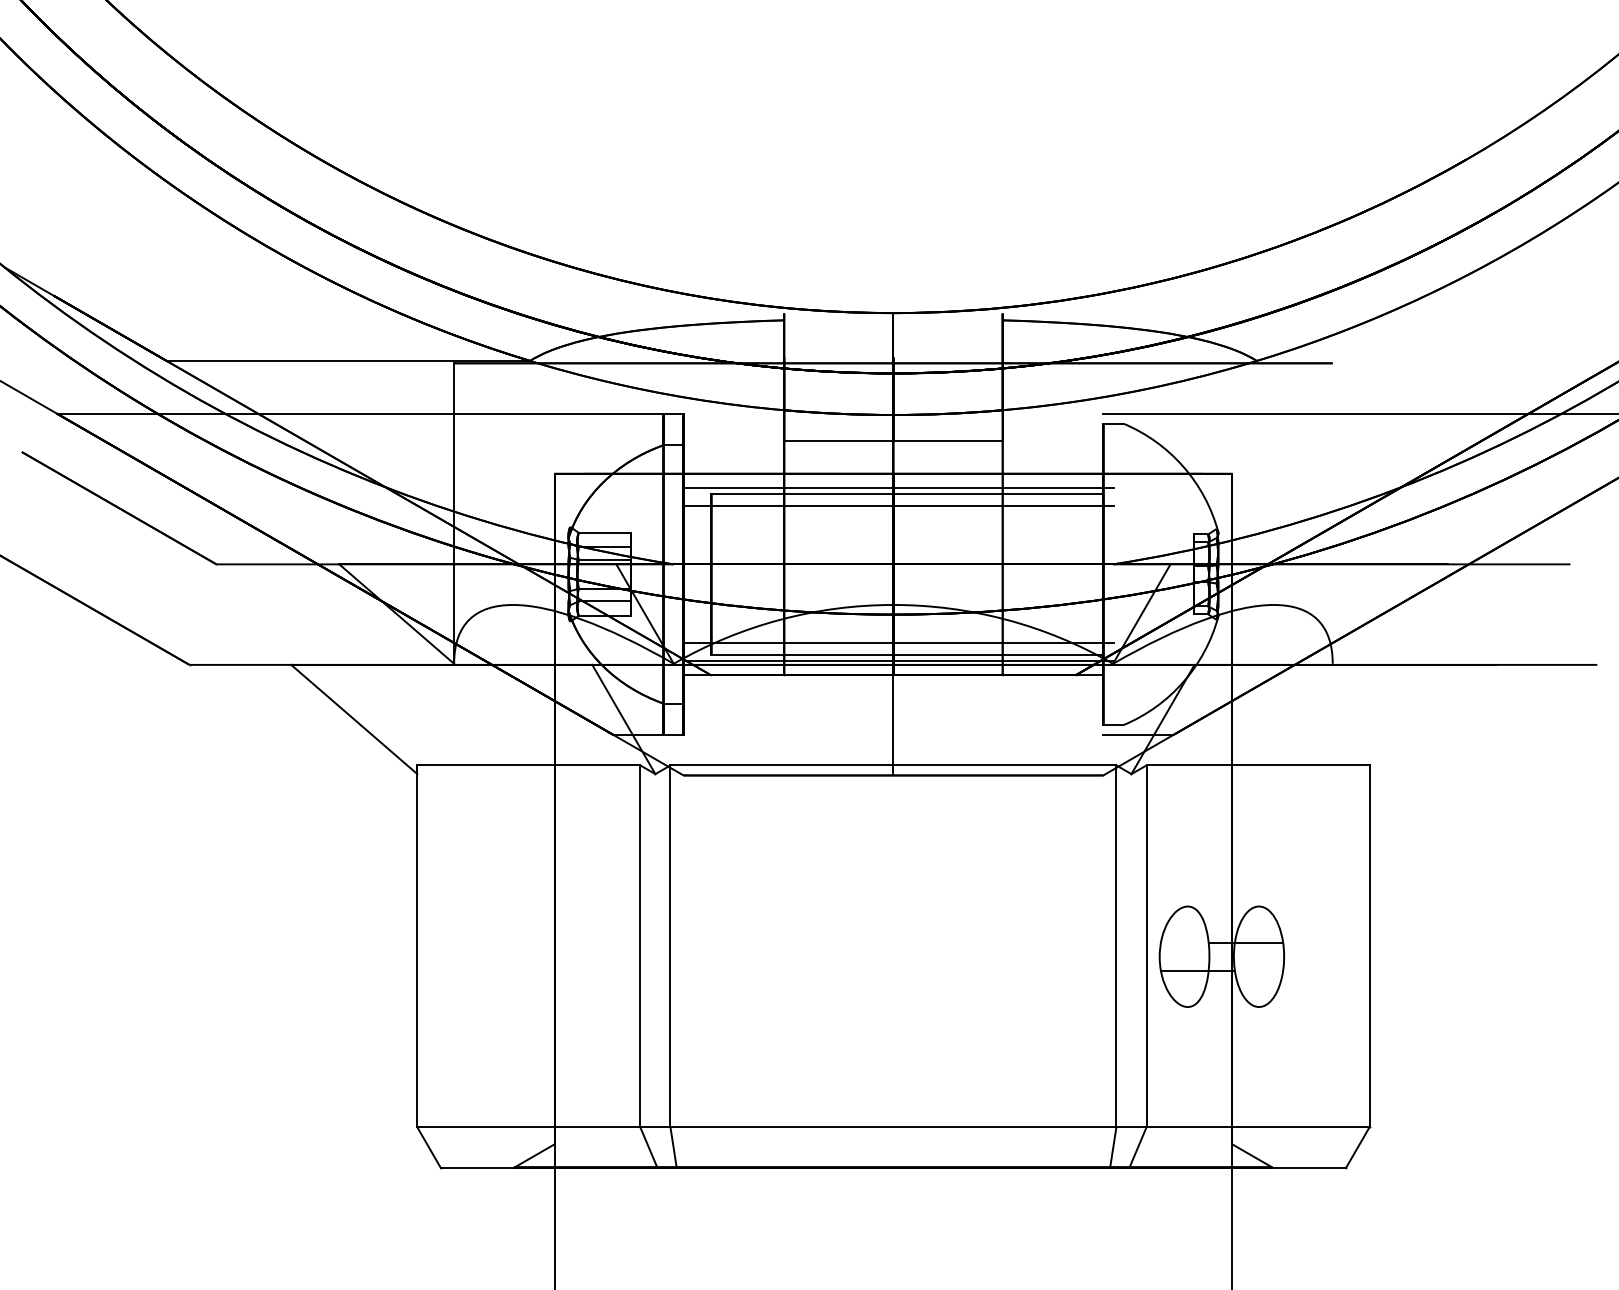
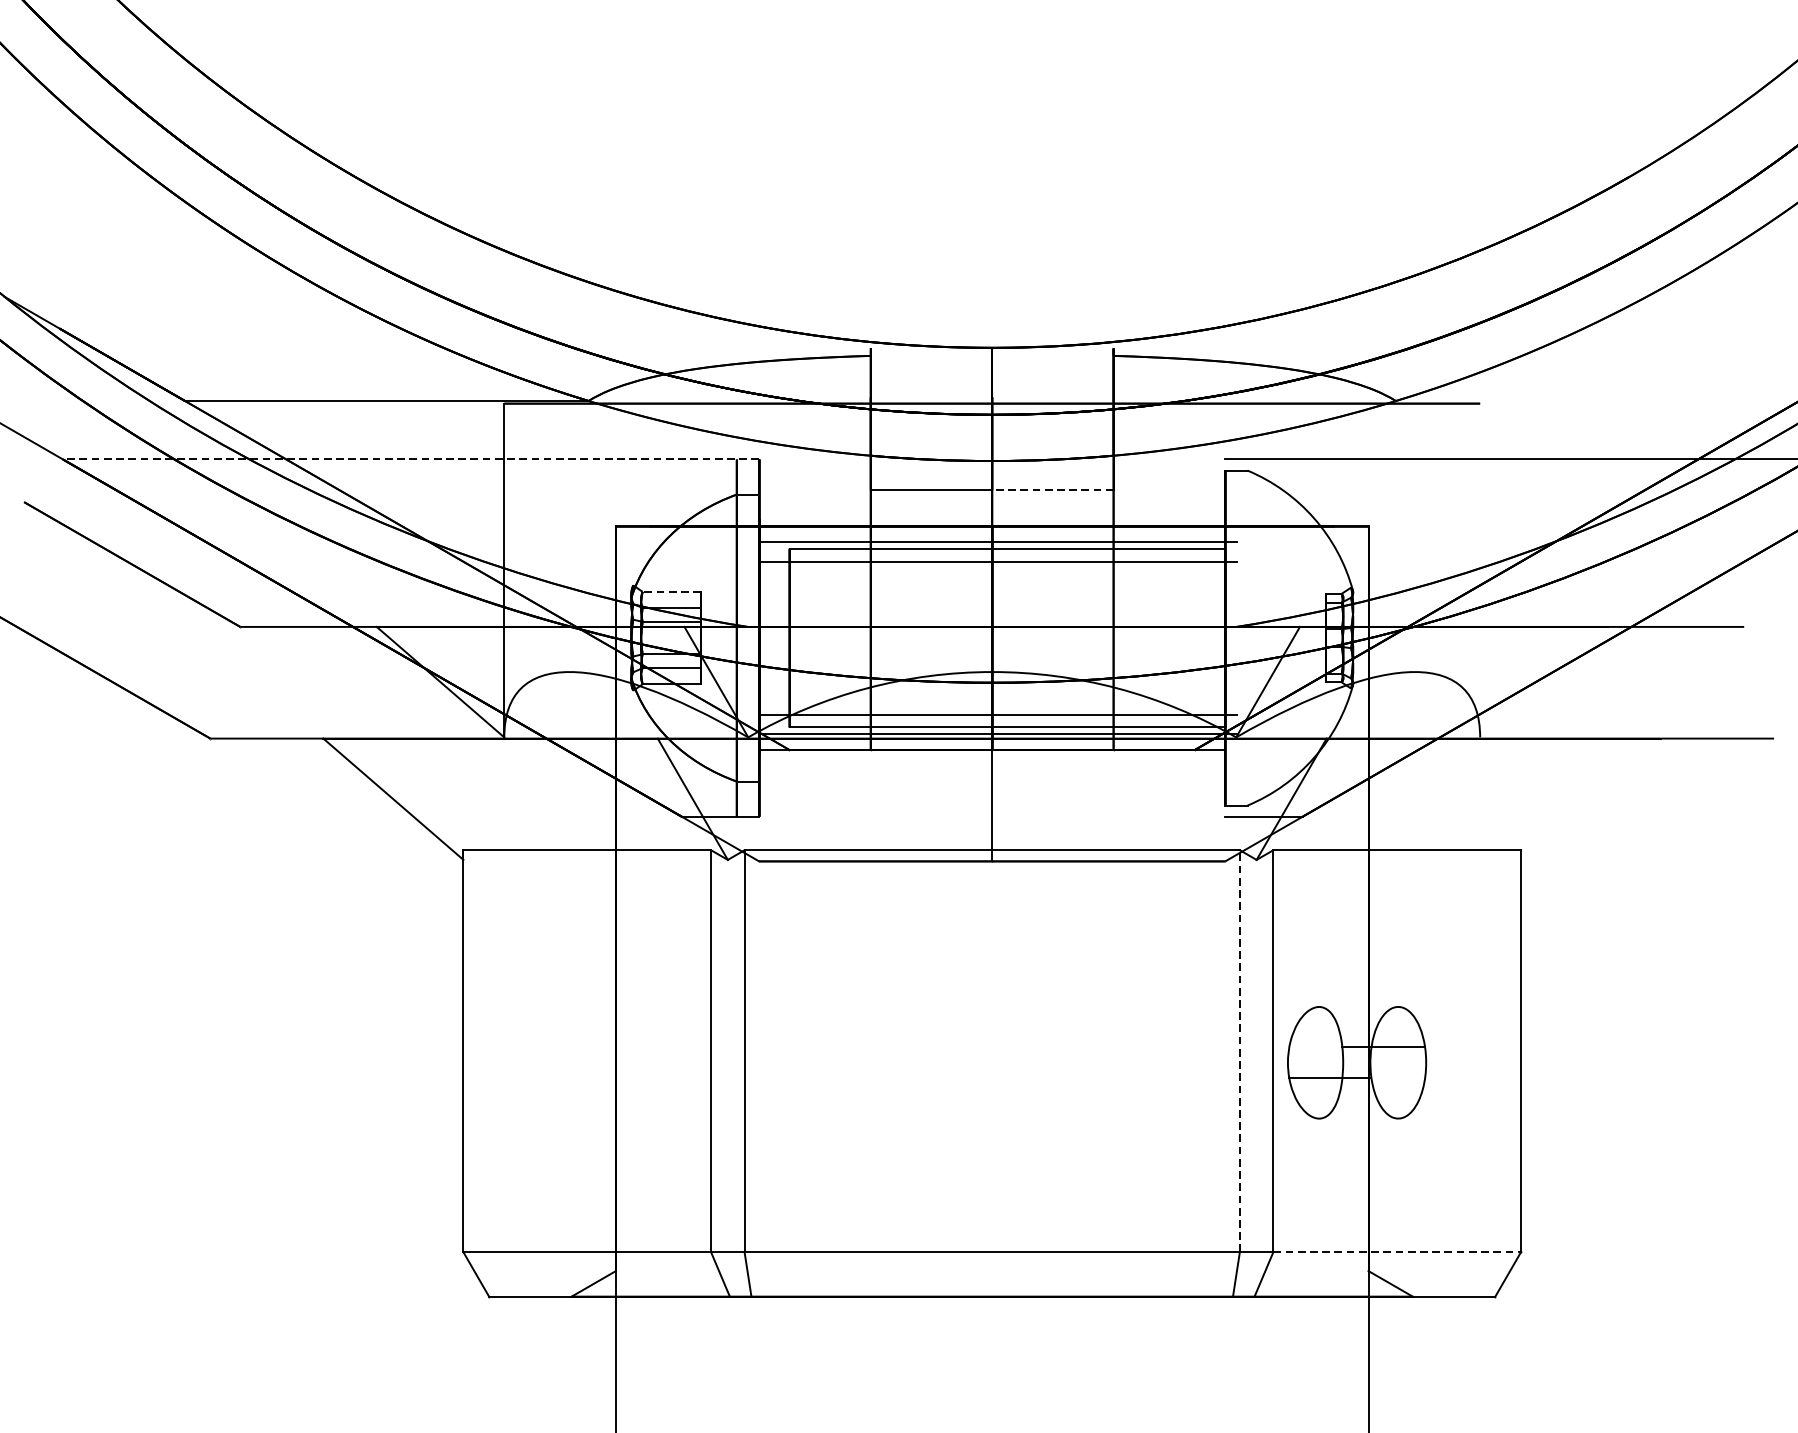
line: (369, 413) -> (410, 459), solid -> dashed
line: (948, 441) -> (1053, 490), solid -> dashed
line: (604, 532) -> (671, 591), solid -> dashed
line: (1116, 946) -> (1239, 1051), solid -> dashed
line: (1258, 1127) -> (1397, 1252), solid -> dashed

